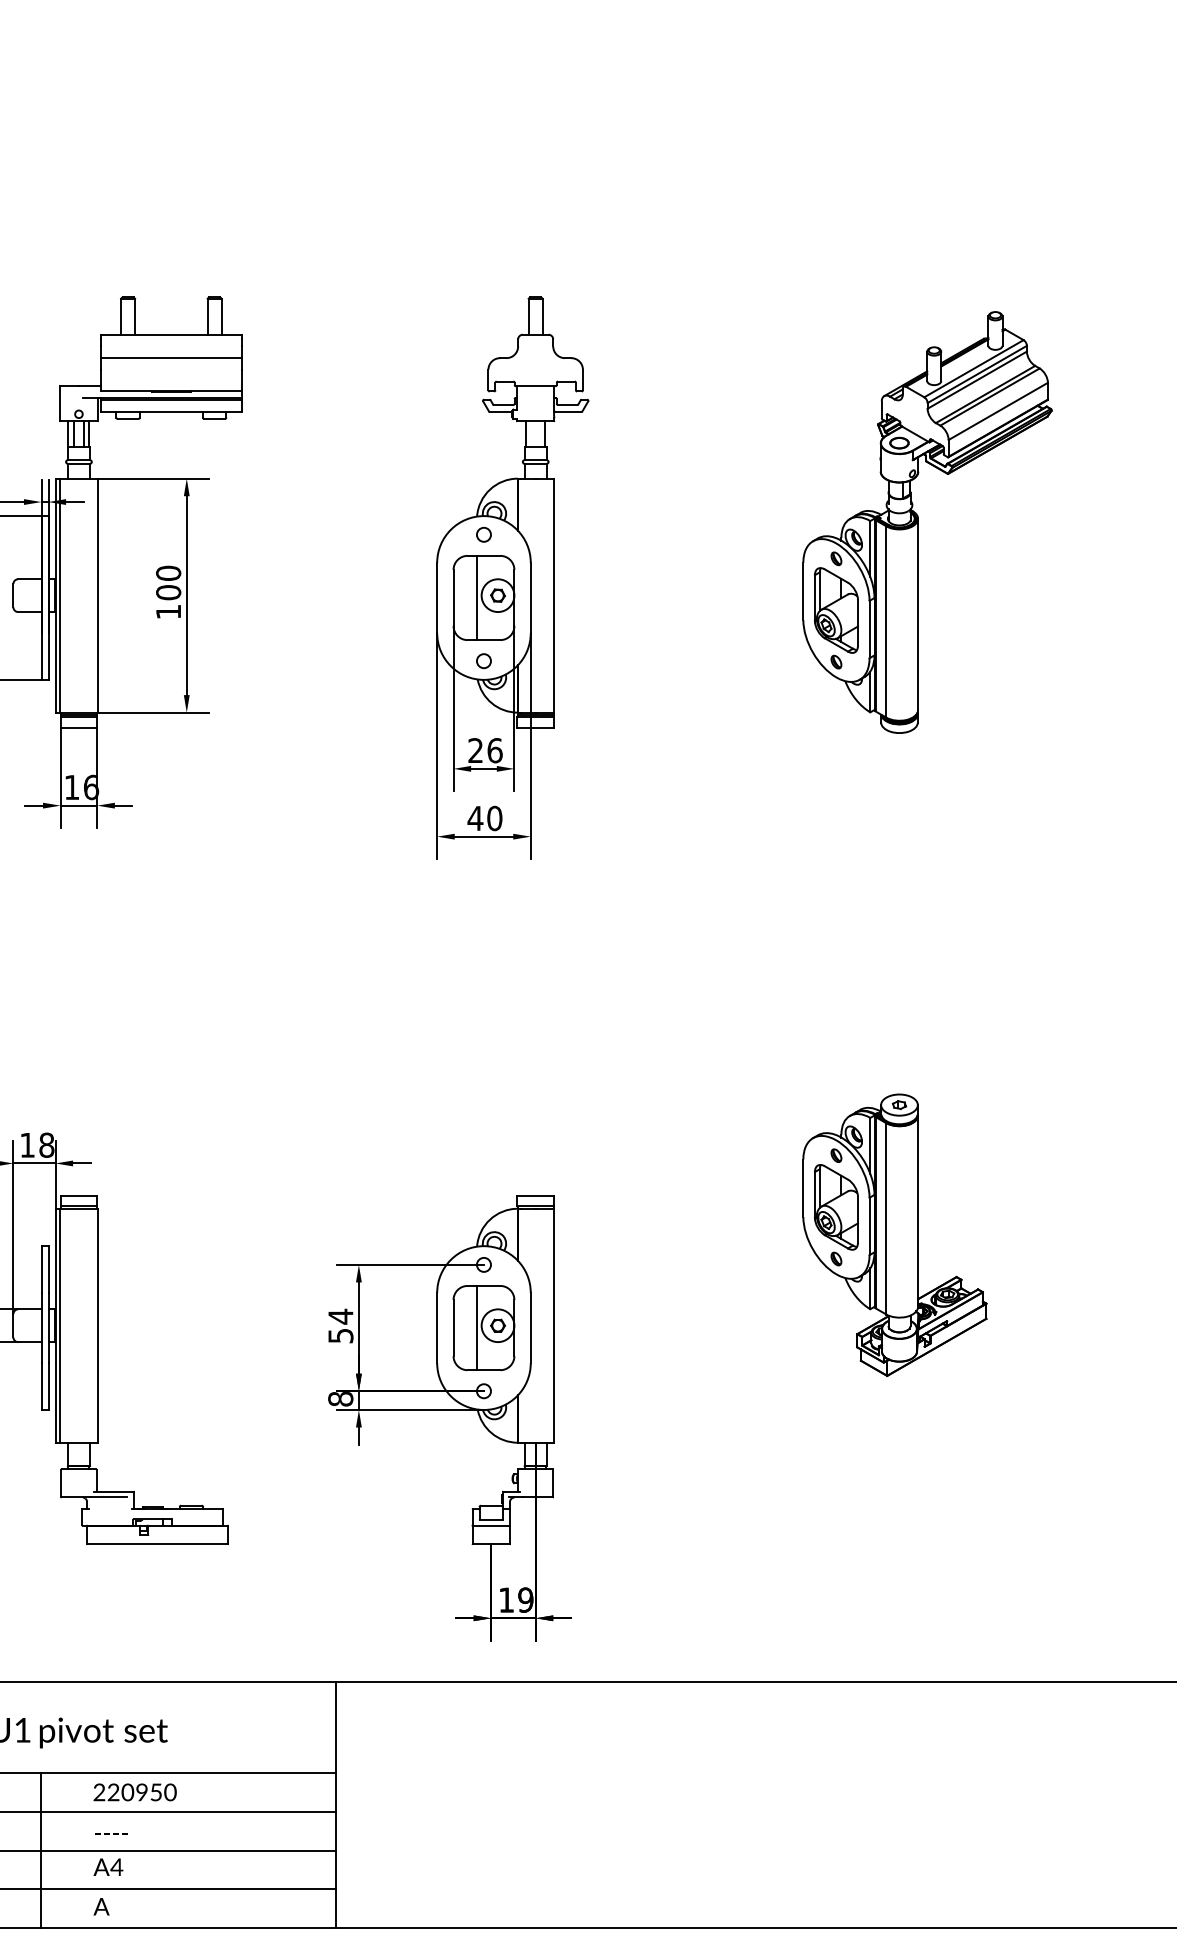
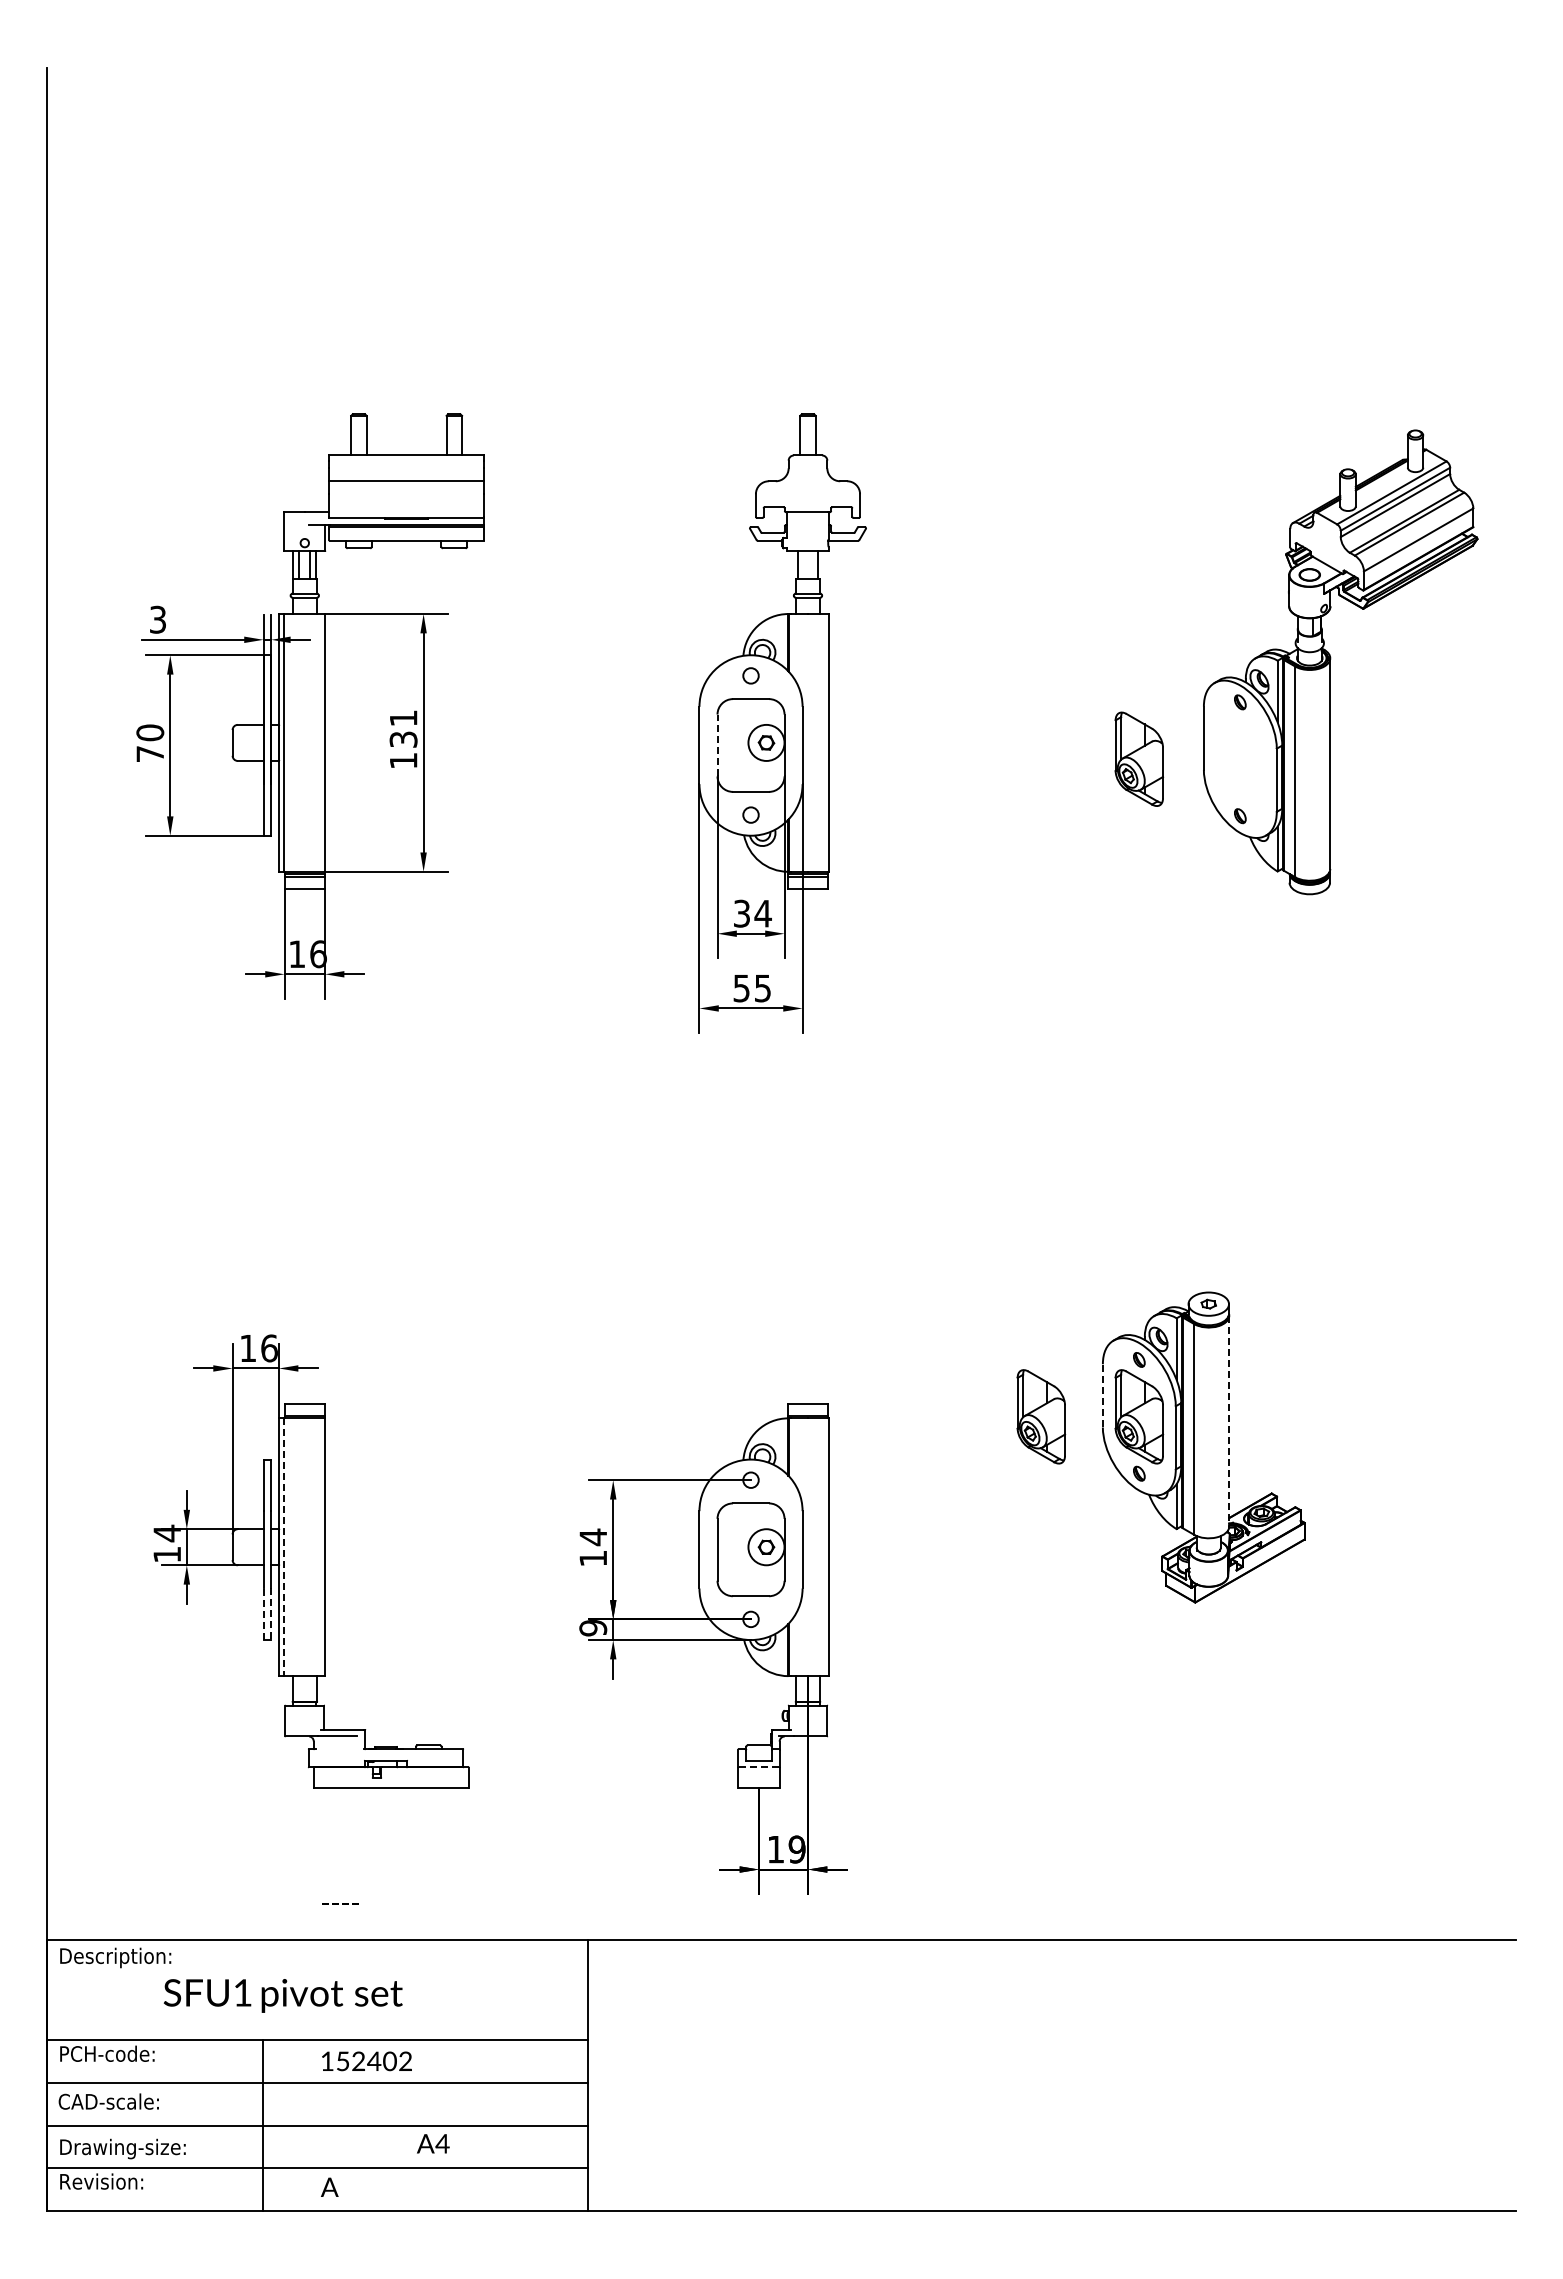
part: (919, 519) -> (1331, 659), moved
text: (168, 582) -> (403, 728), 100 -> 131
line: (453, 597) -> (717, 745), solid -> dashed
line: (477, 597) -> (743, 745), removed
text: (485, 750) -> (752, 913), 26 -> 34
text: (484, 818) -> (751, 988), 40 -> 55
text: (46, 1145) -> (269, 1348), 18 -> 16
line: (803, 1187) -> (1102, 1395), solid -> dashed
part: (747, 1207) -> (1041, 1416), added
line: (918, 1211) -> (1229, 1421), solid -> dashed
line: (60, 1325) -> (284, 1547), solid -> dashed
line: (477, 1327) -> (743, 1549), removed
text: (340, 1335) -> (593, 1558), 54 -> 14
line: (41, 1386) -> (263, 1614), solid -> dashed
line: (48, 1386) -> (271, 1614), solid -> dashed
text: (340, 1399) -> (593, 1628), 8 -> 9
line: (491, 1525) -> (759, 1767), solid -> dashed
text: (134, 1792) -> (366, 2061), 220950 -> 152402
text: (111, 1833) -> (340, 1903), moved
text: (108, 1866) -> (433, 2143), moved

